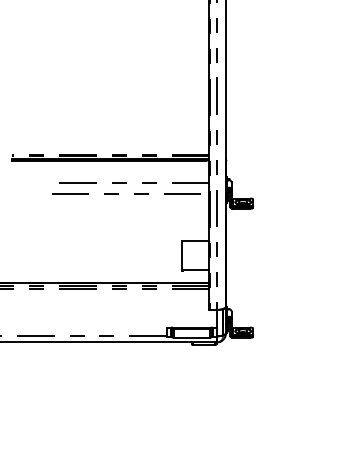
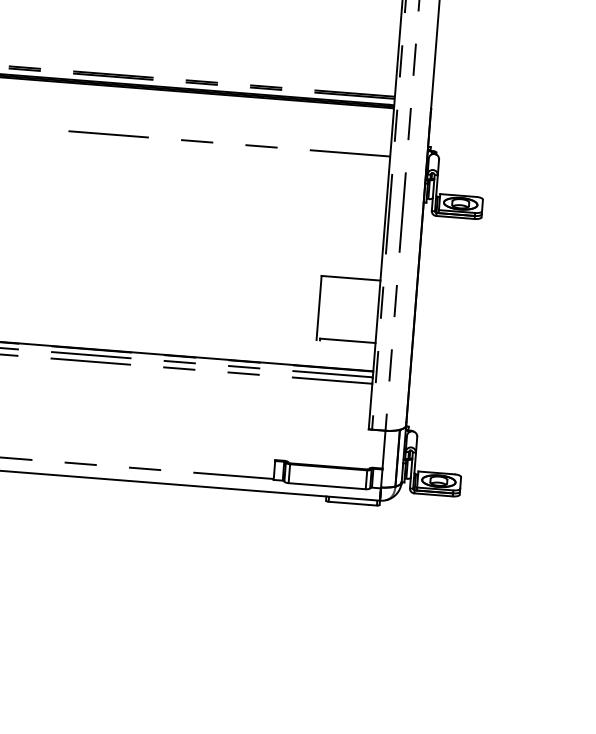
line: (118, 193) -> (194, 163), removed

